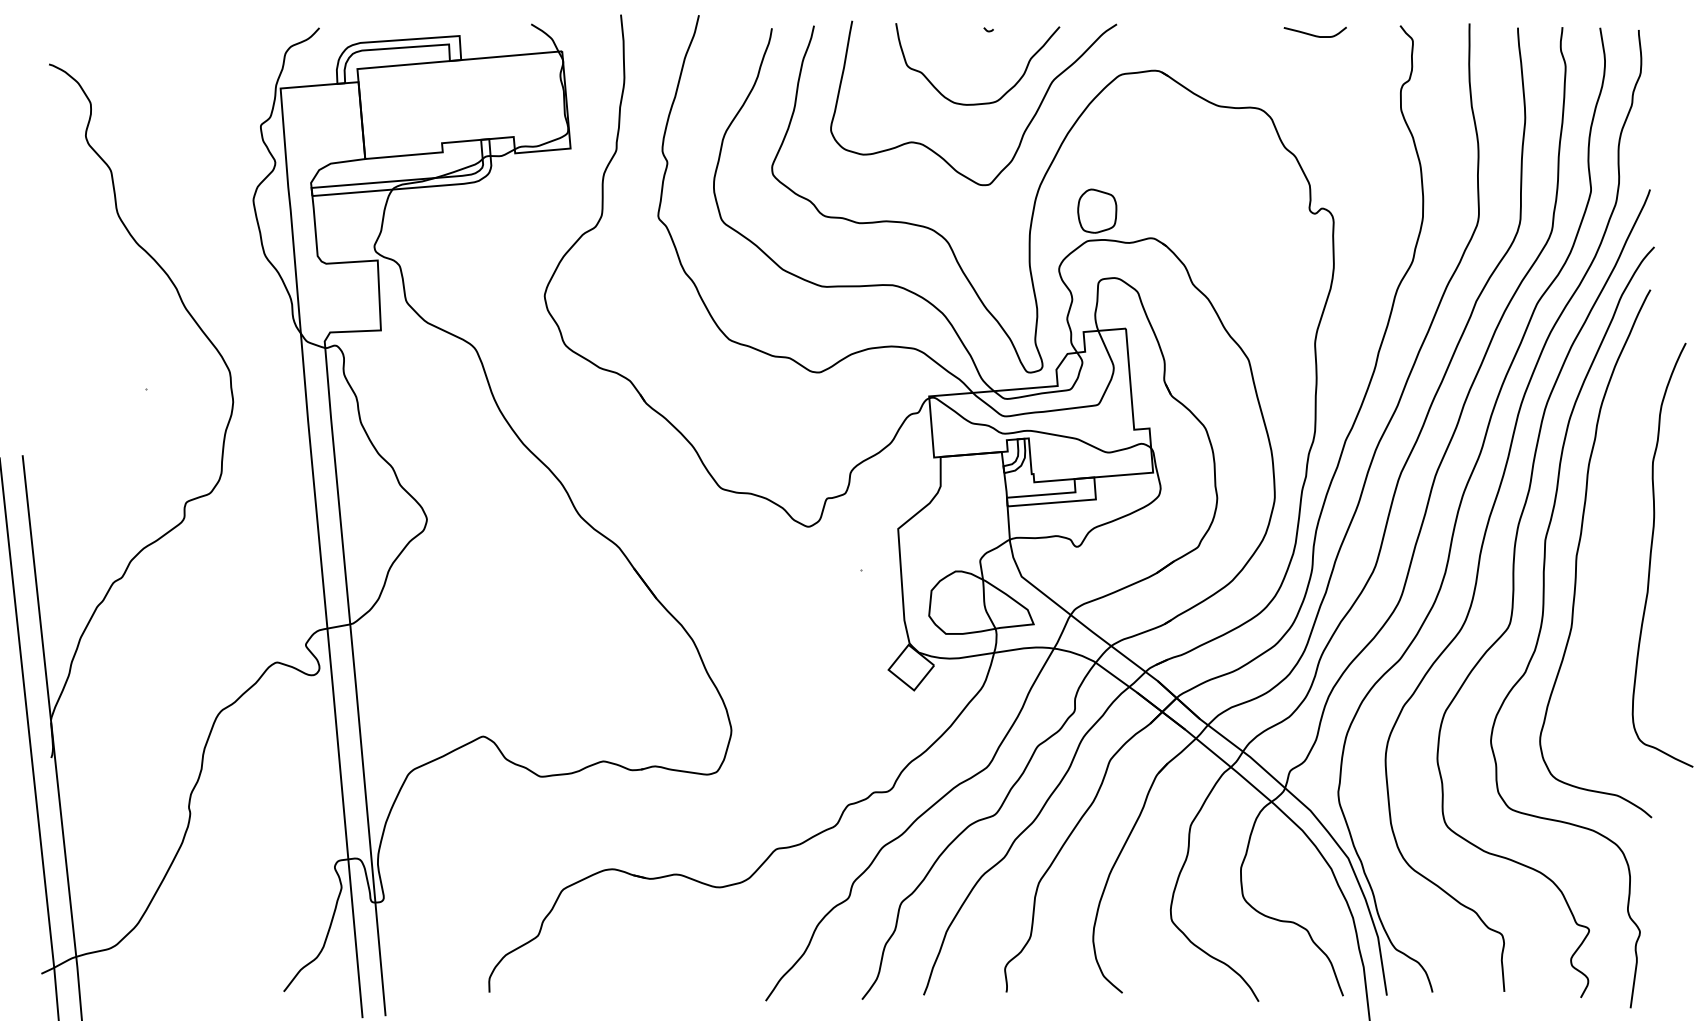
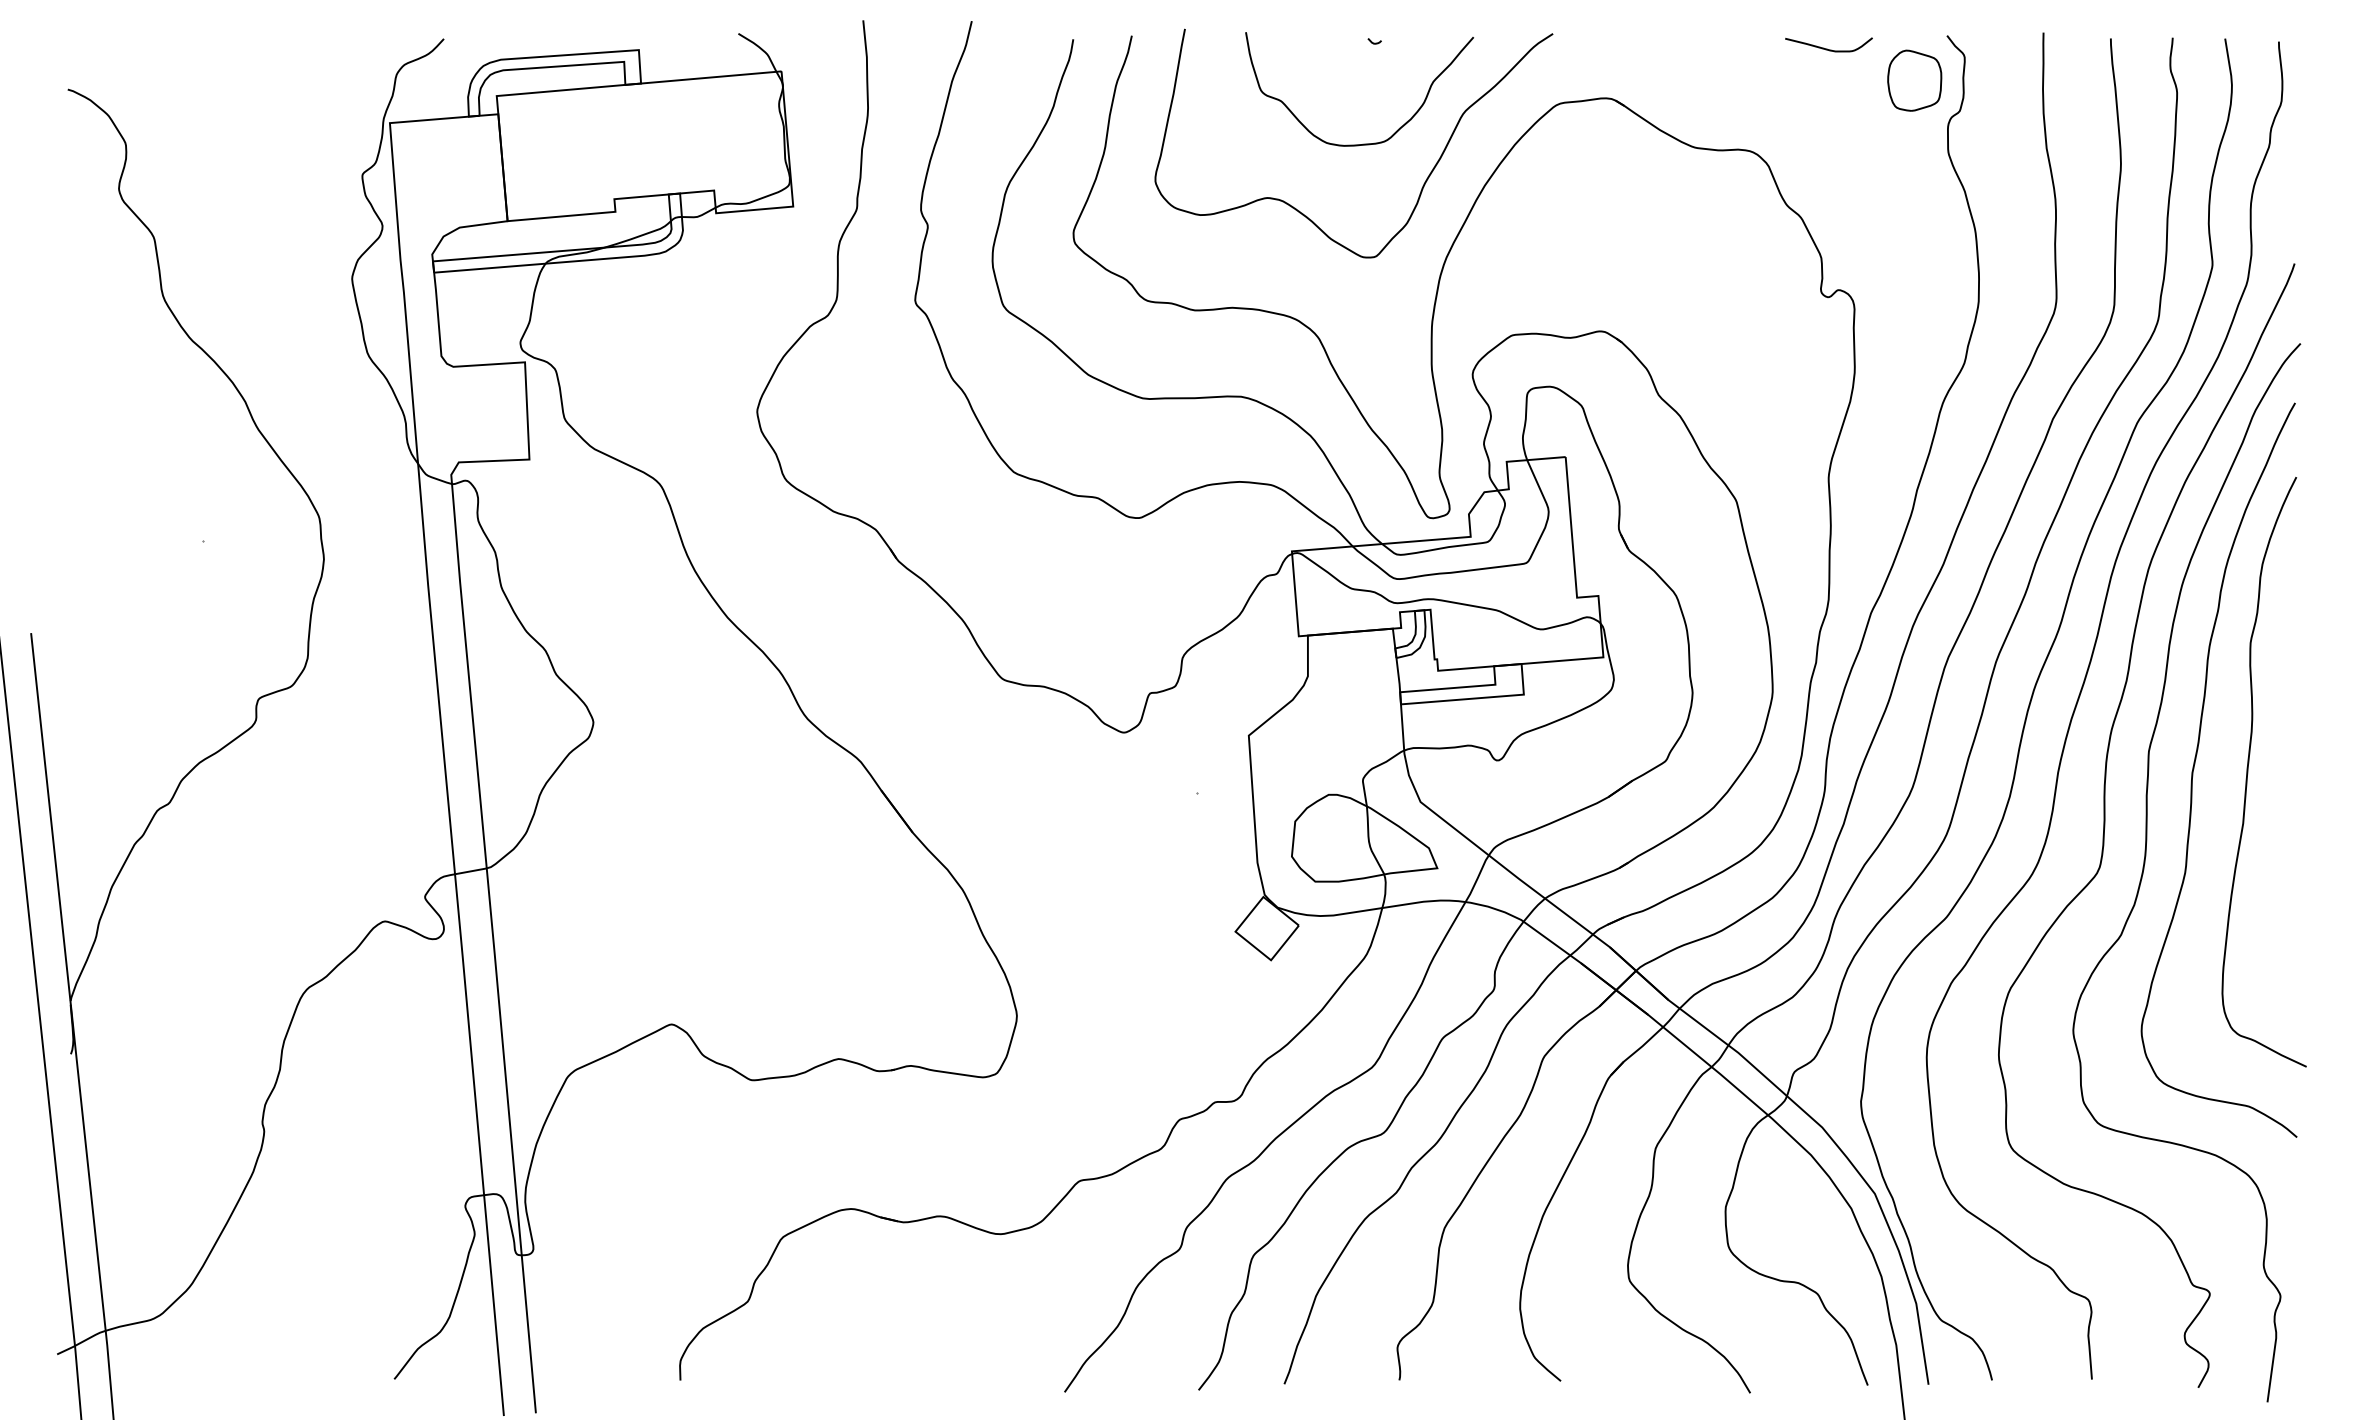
part: (1097, 211) -> (1914, 80), moved
curve: (1651, 555) -> (2248, 772), moved

